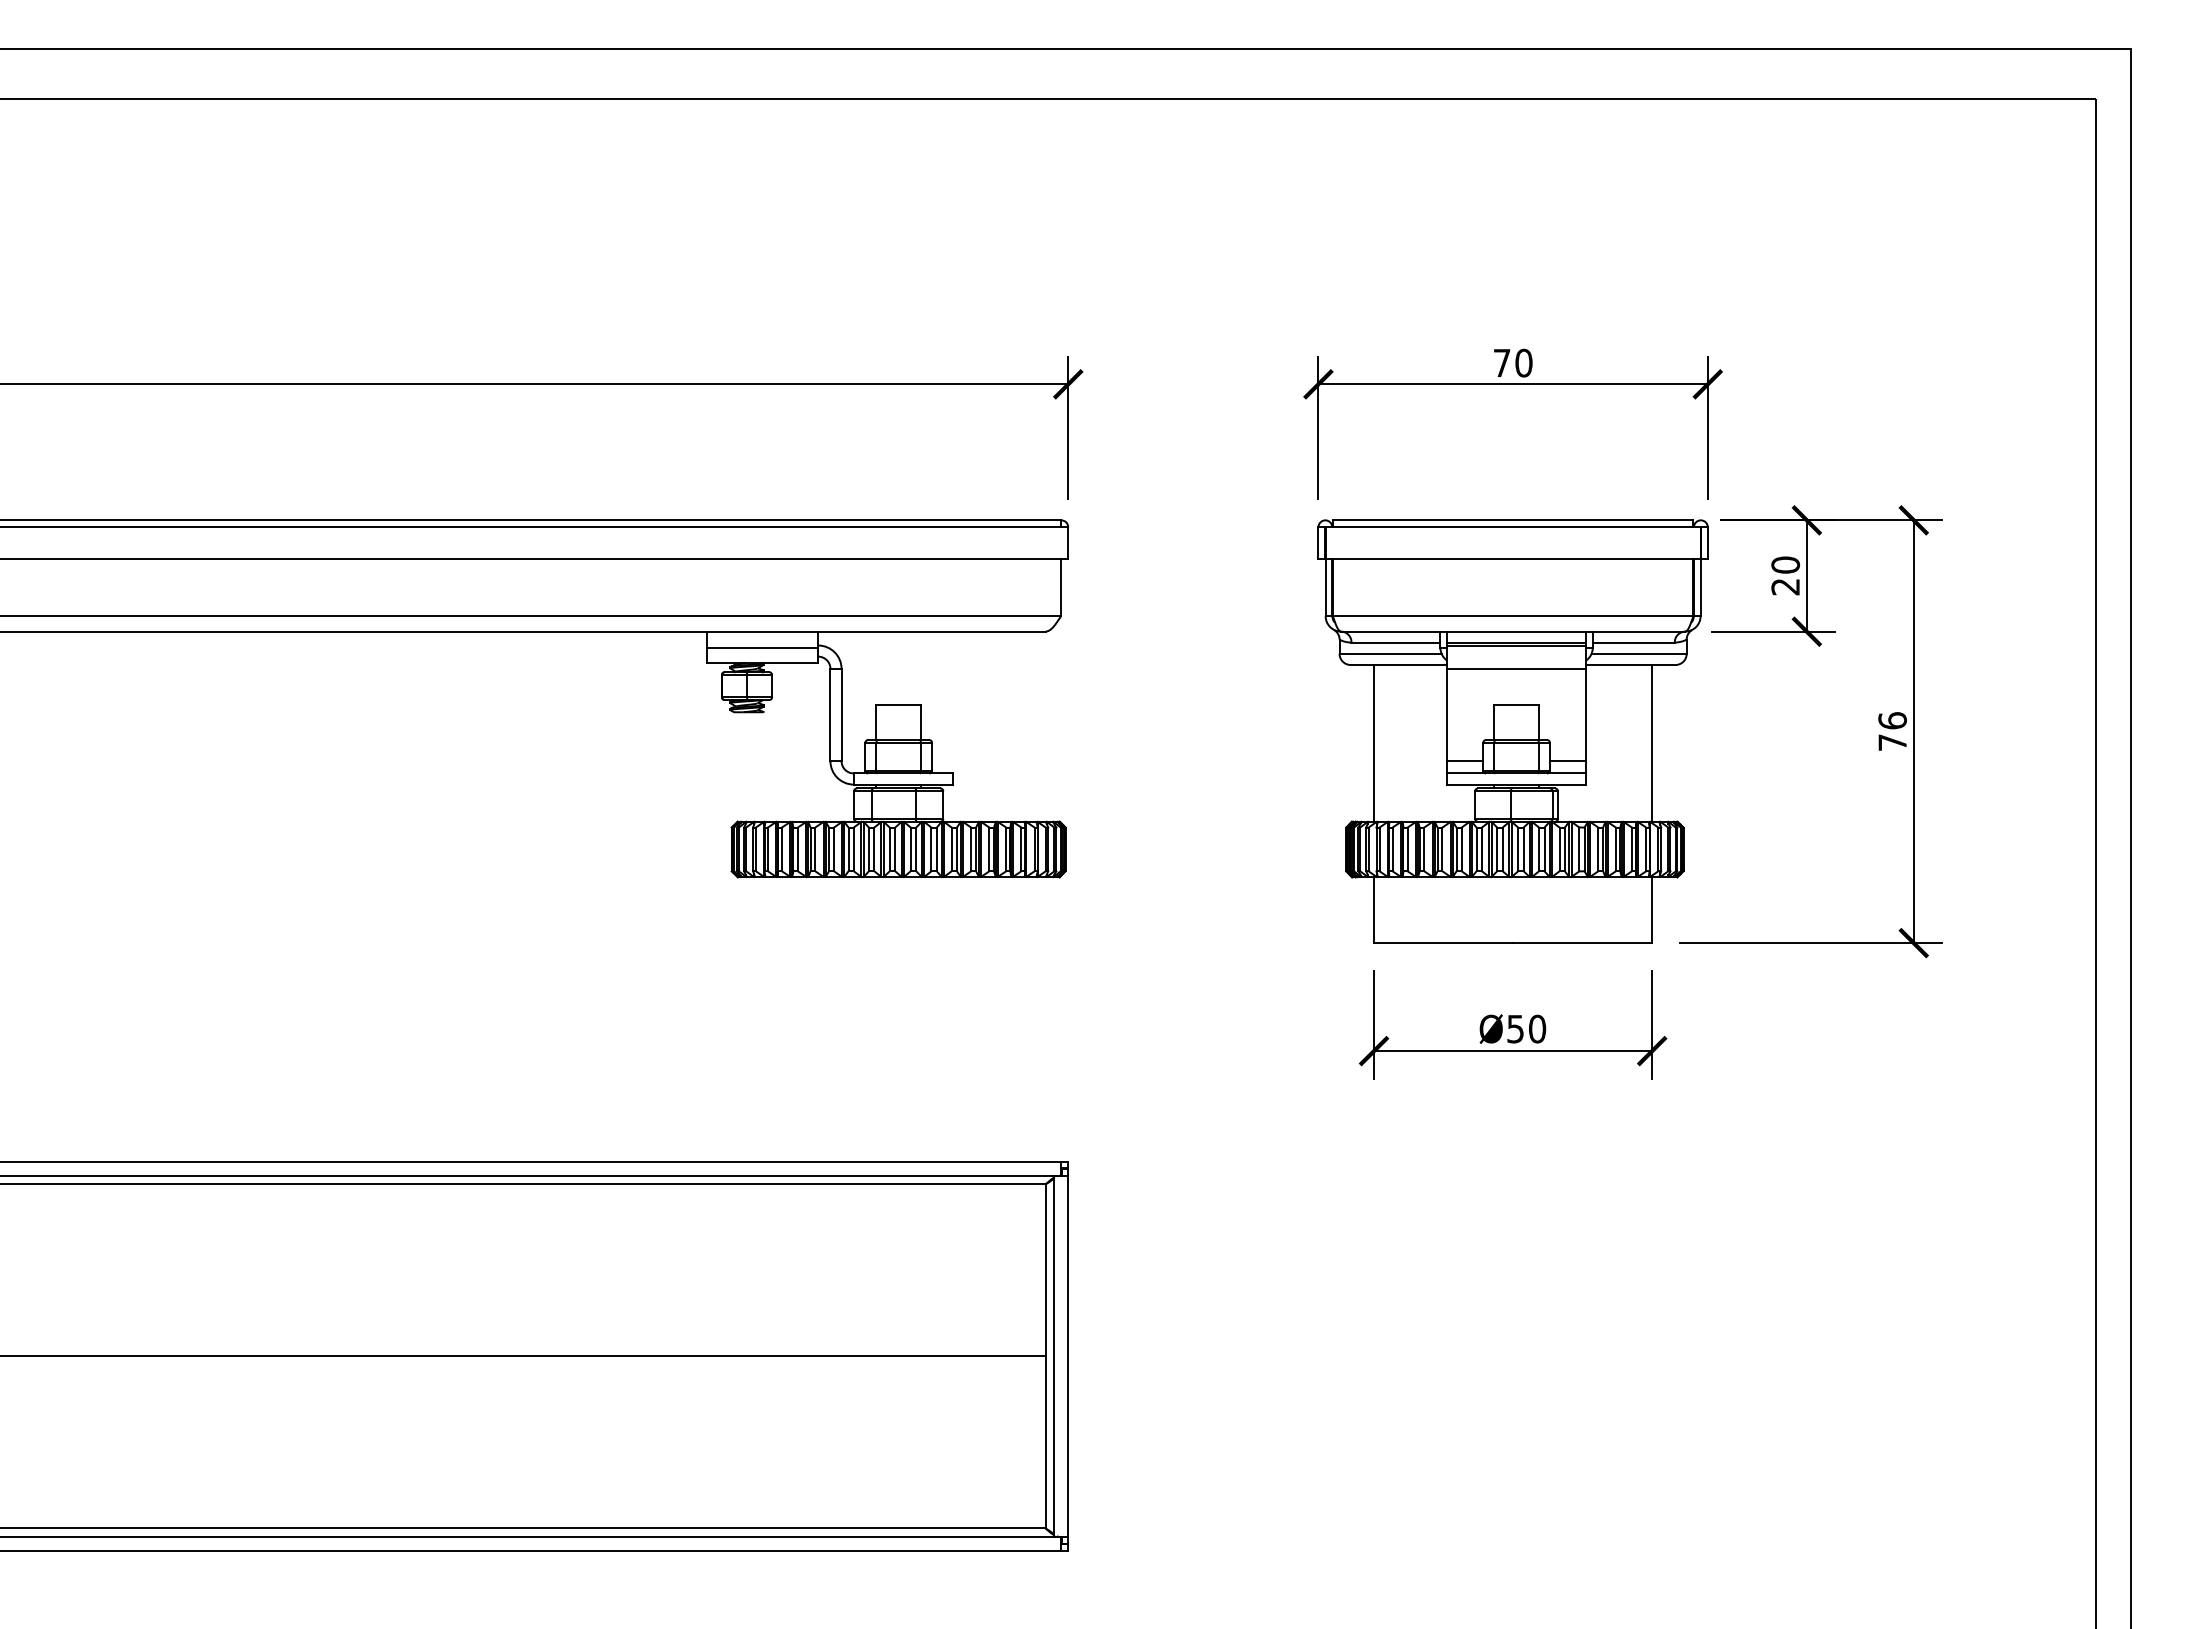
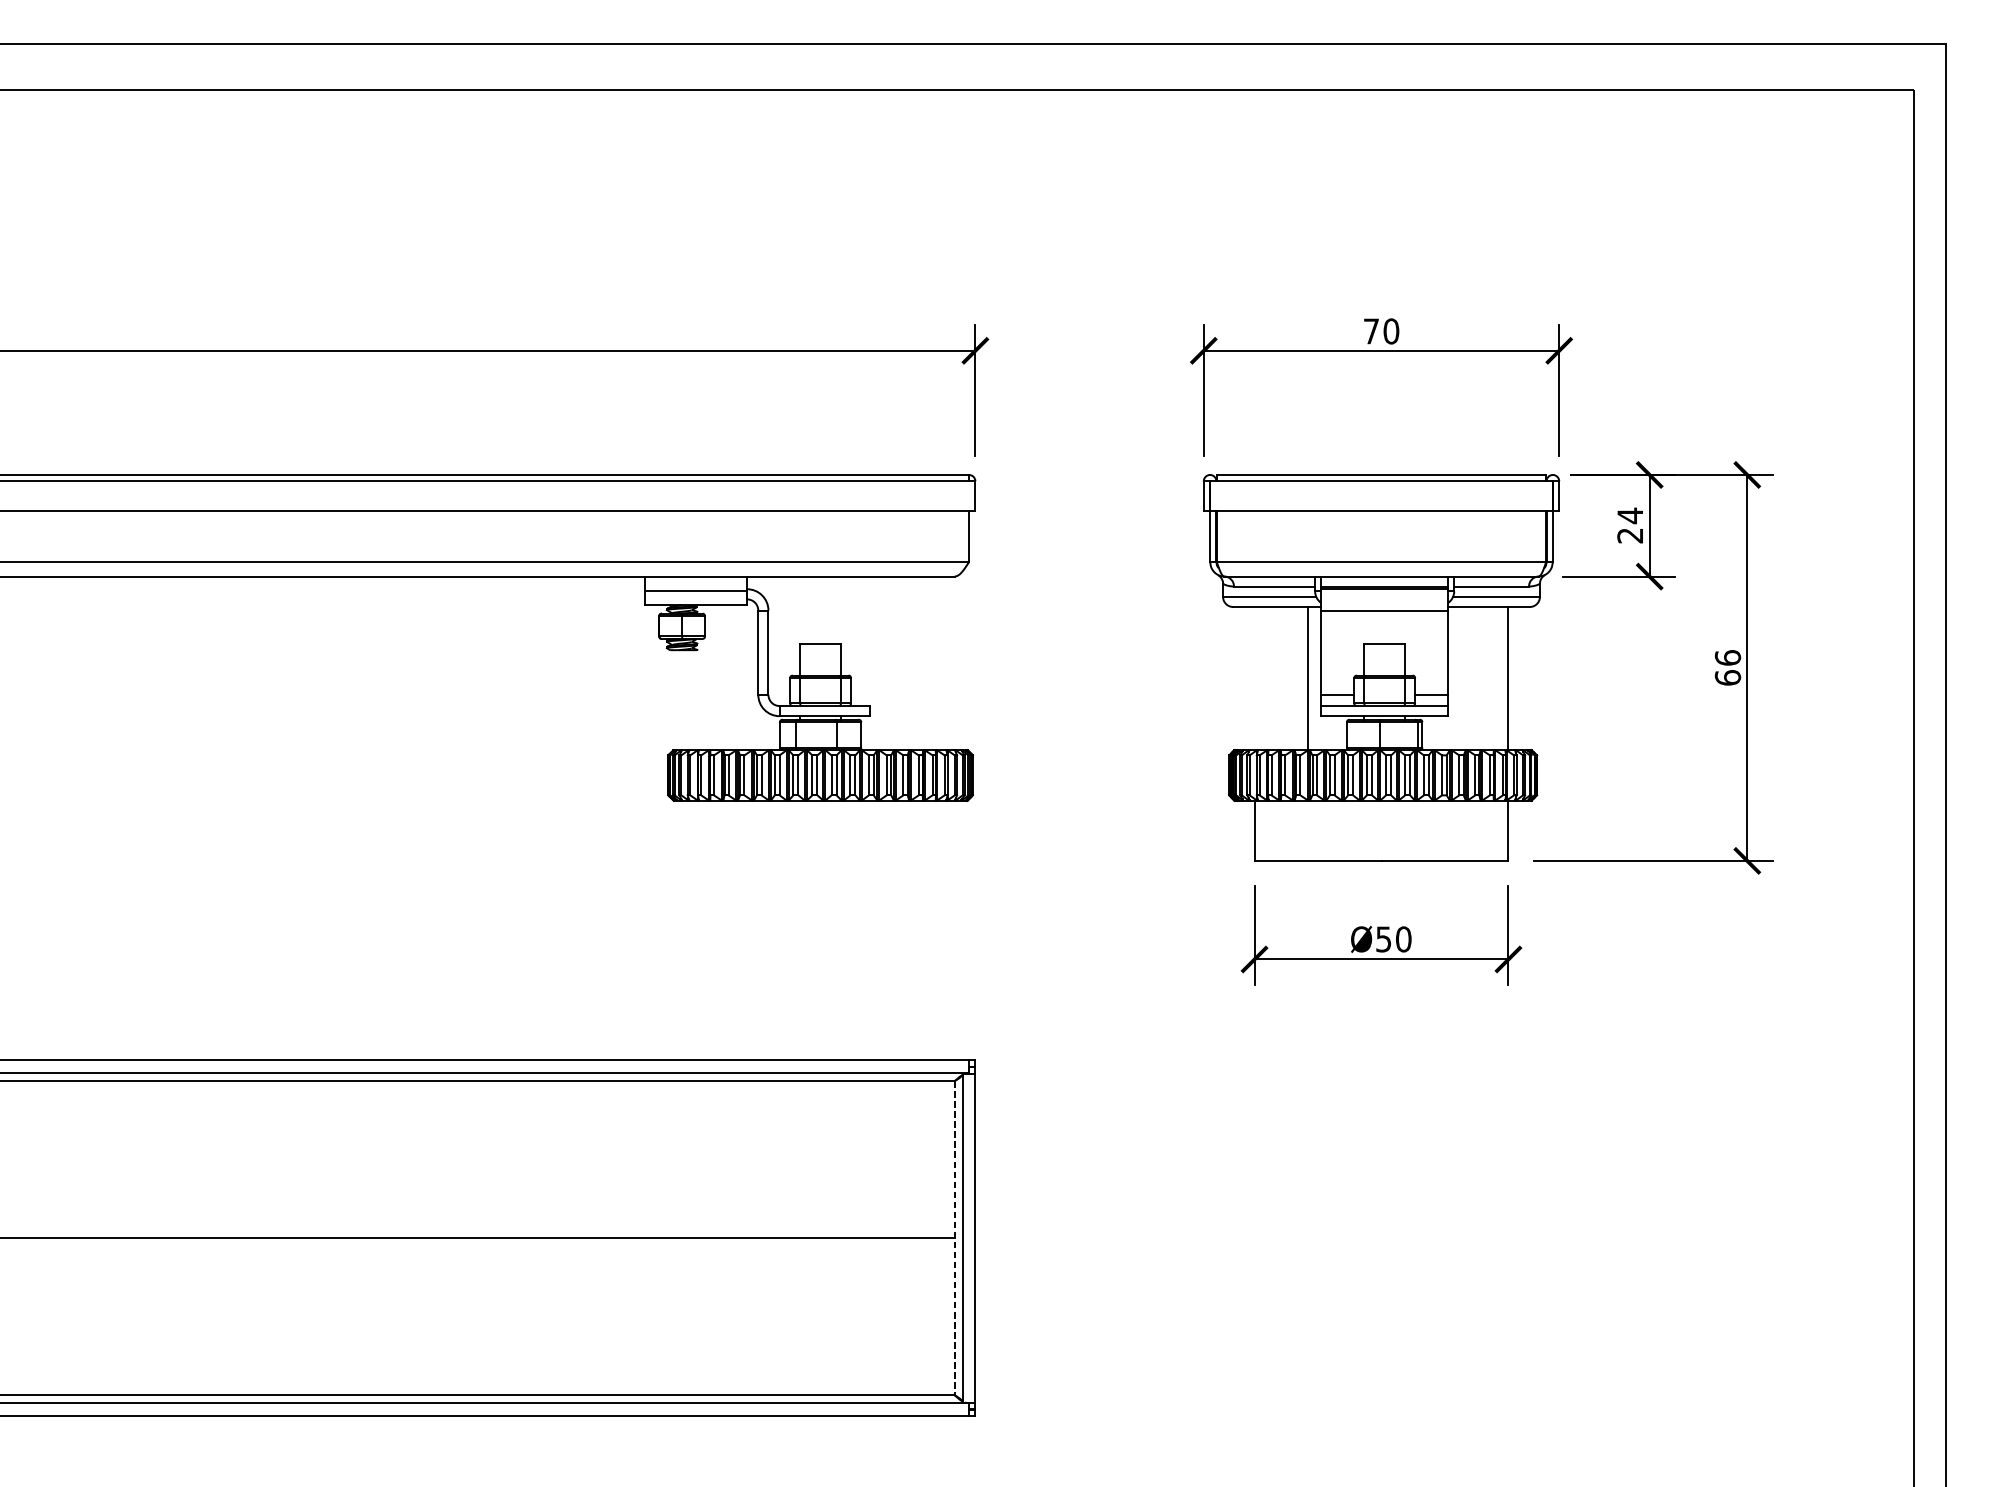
text: (1785, 565) -> (1630, 516), 20 -> 24
line: (1374, 742) -> (1308, 677), moved
text: (1892, 742) -> (1727, 677), 76 -> 66
line: (1045, 1356) -> (954, 1238), solid -> dashed

